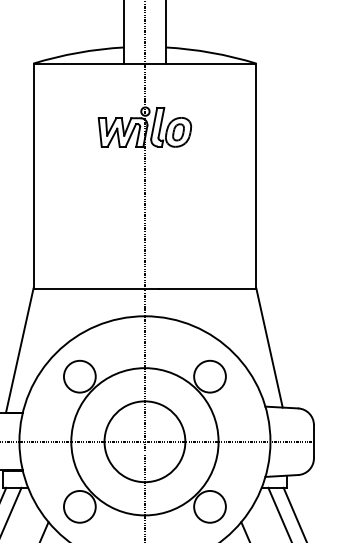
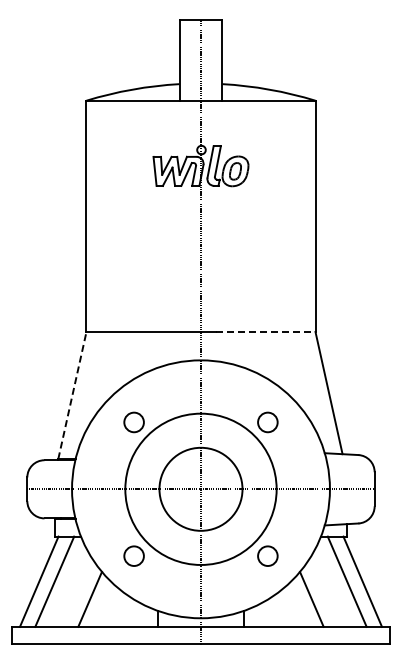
line: (207, 289) -> (265, 332), solid -> dashed
line: (19, 350) -> (72, 395), solid -> dashed
circle: (79, 376) -> (133, 422), size x0.6
circle: (209, 376) -> (267, 422), size x0.6
circle: (79, 506) -> (133, 555), size x0.6
circle: (209, 506) -> (267, 555), size x0.6

